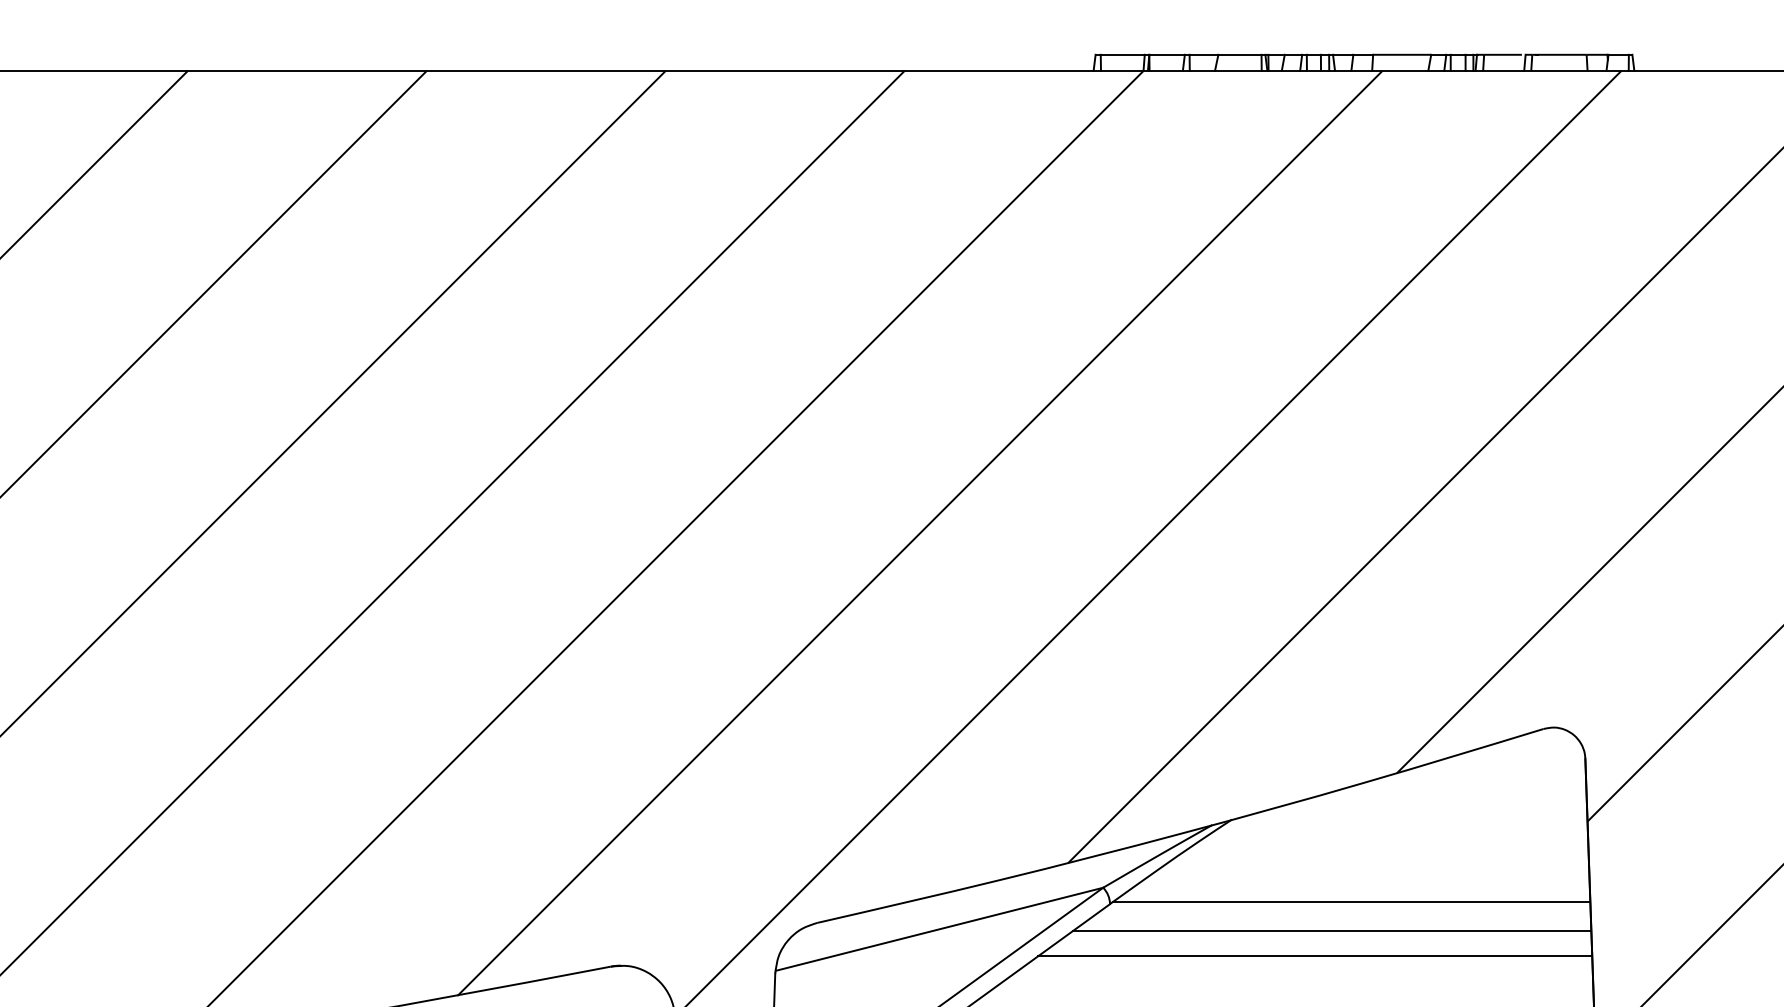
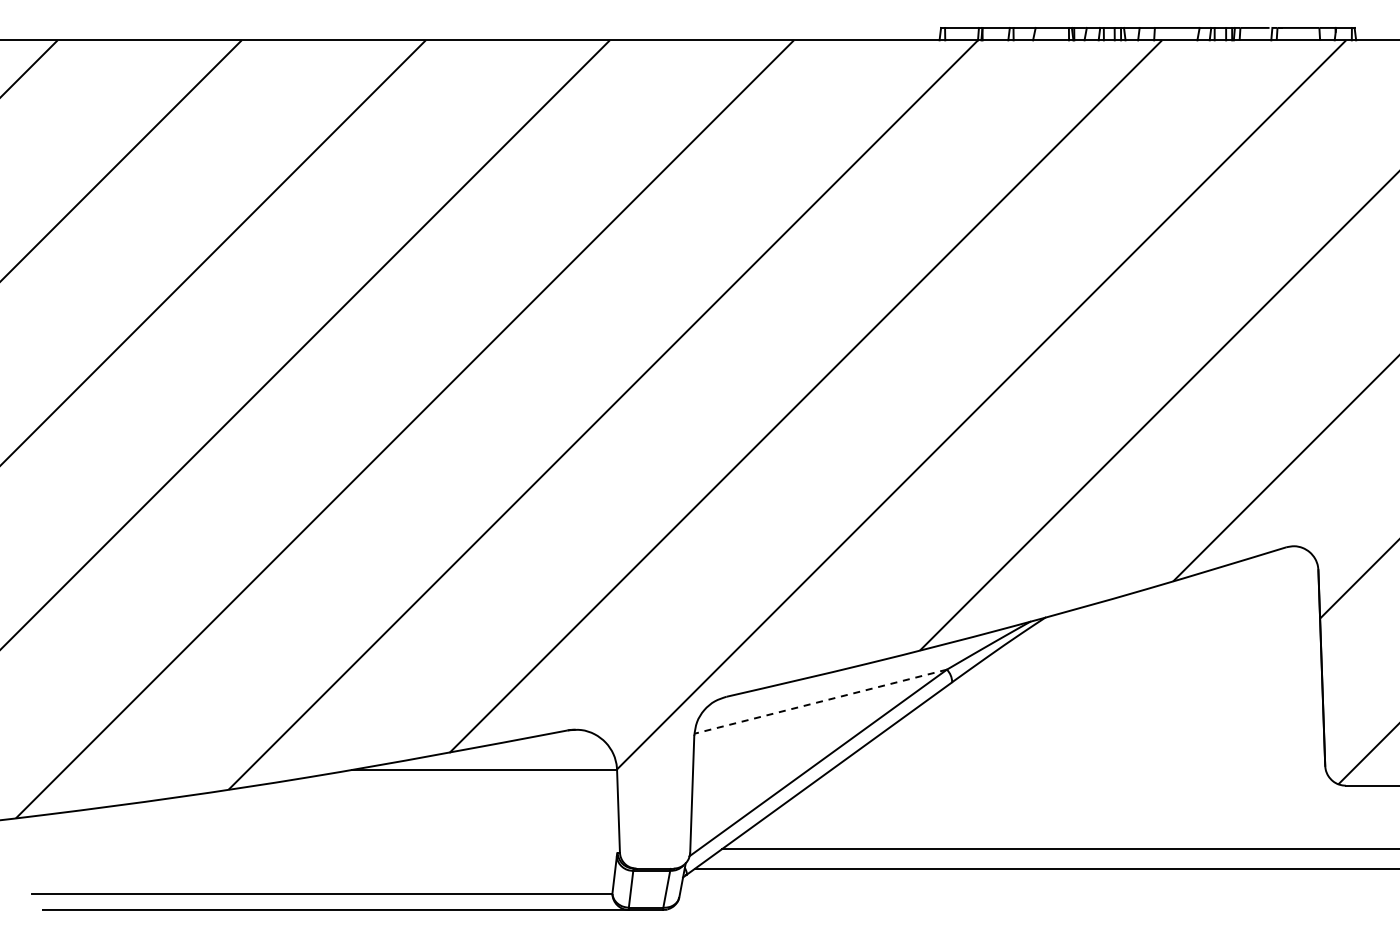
line: (1351, 901) -> (1138, 680), removed
line: (939, 929) -> (820, 701), solid -> dashed
line: (1332, 930) -> (1123, 702), removed
line: (1314, 956) -> (1109, 722), removed

